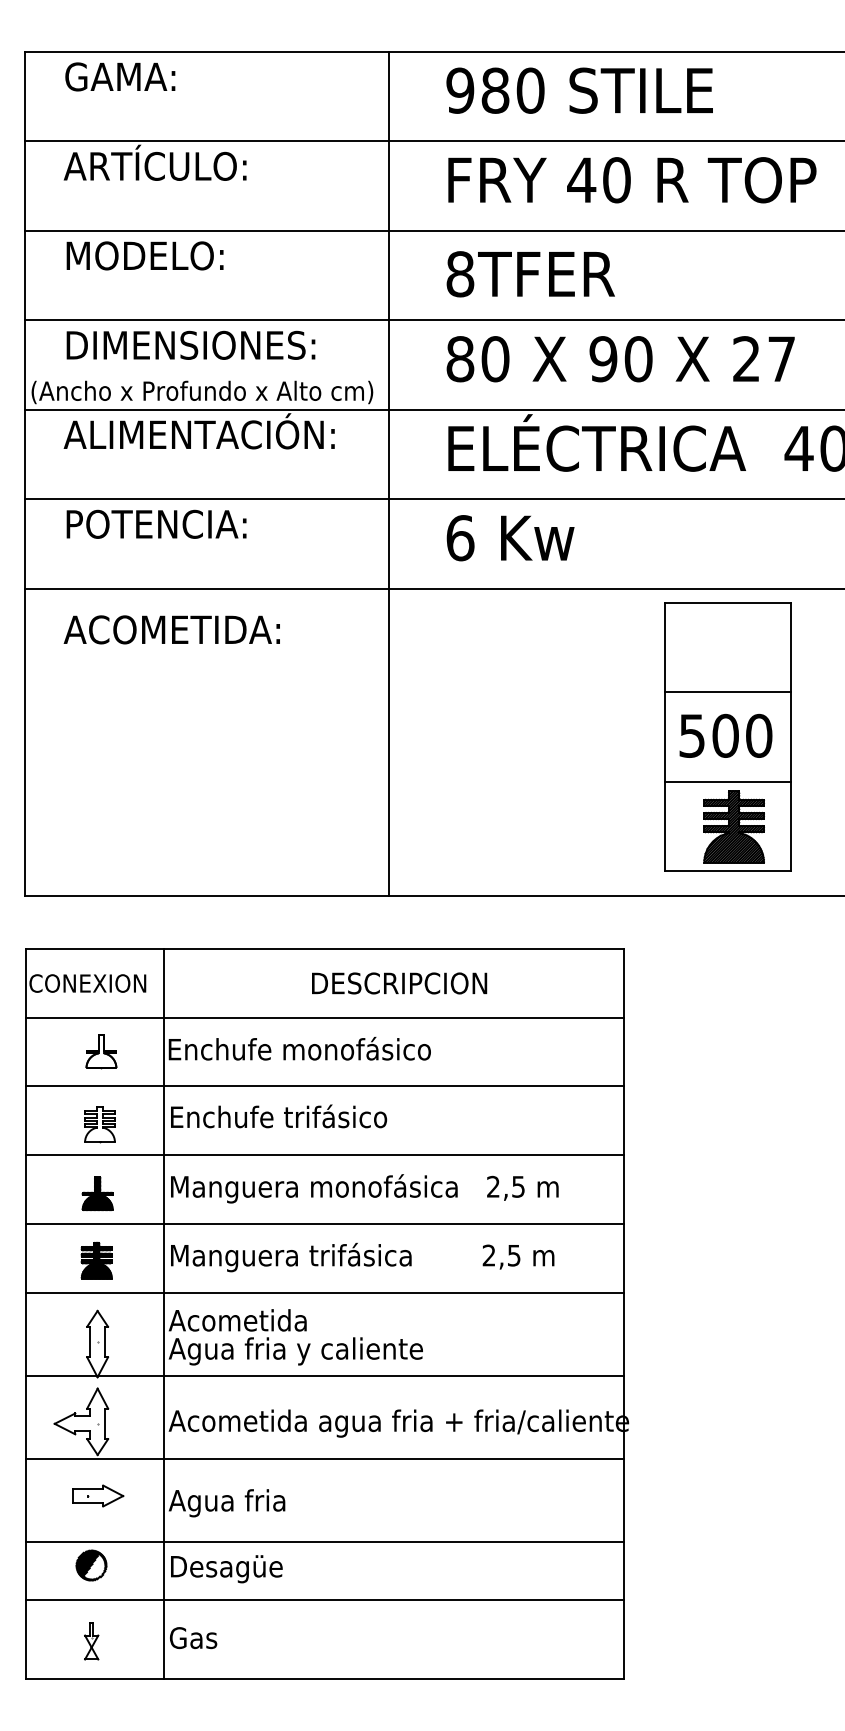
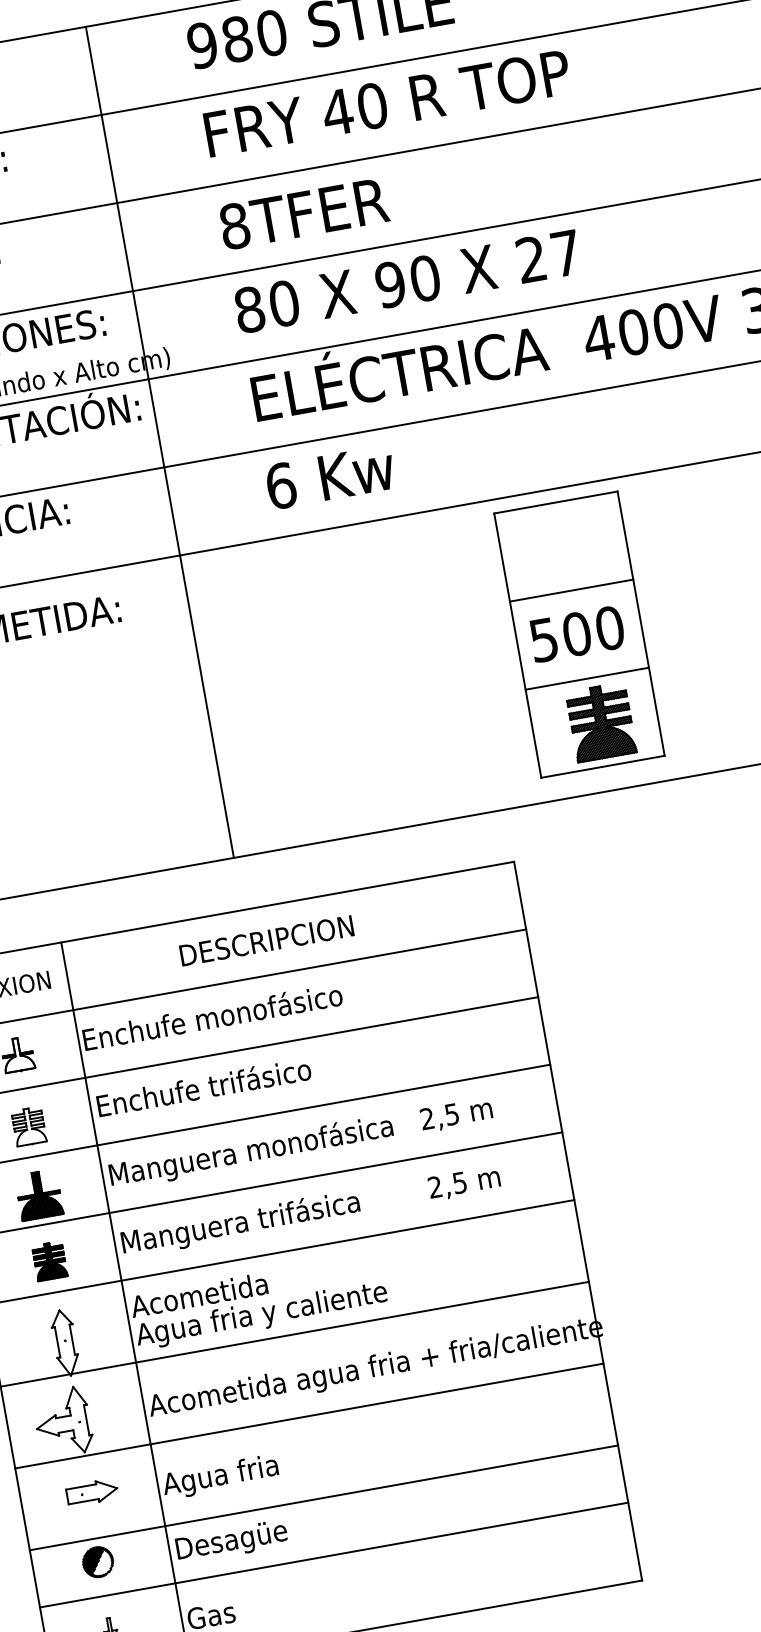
line: (388, 473) -> (159, 441), moved
text: (399, 983) -> (266, 940), moved
part: (97, 1193) -> (38, 1194), size x1.4

